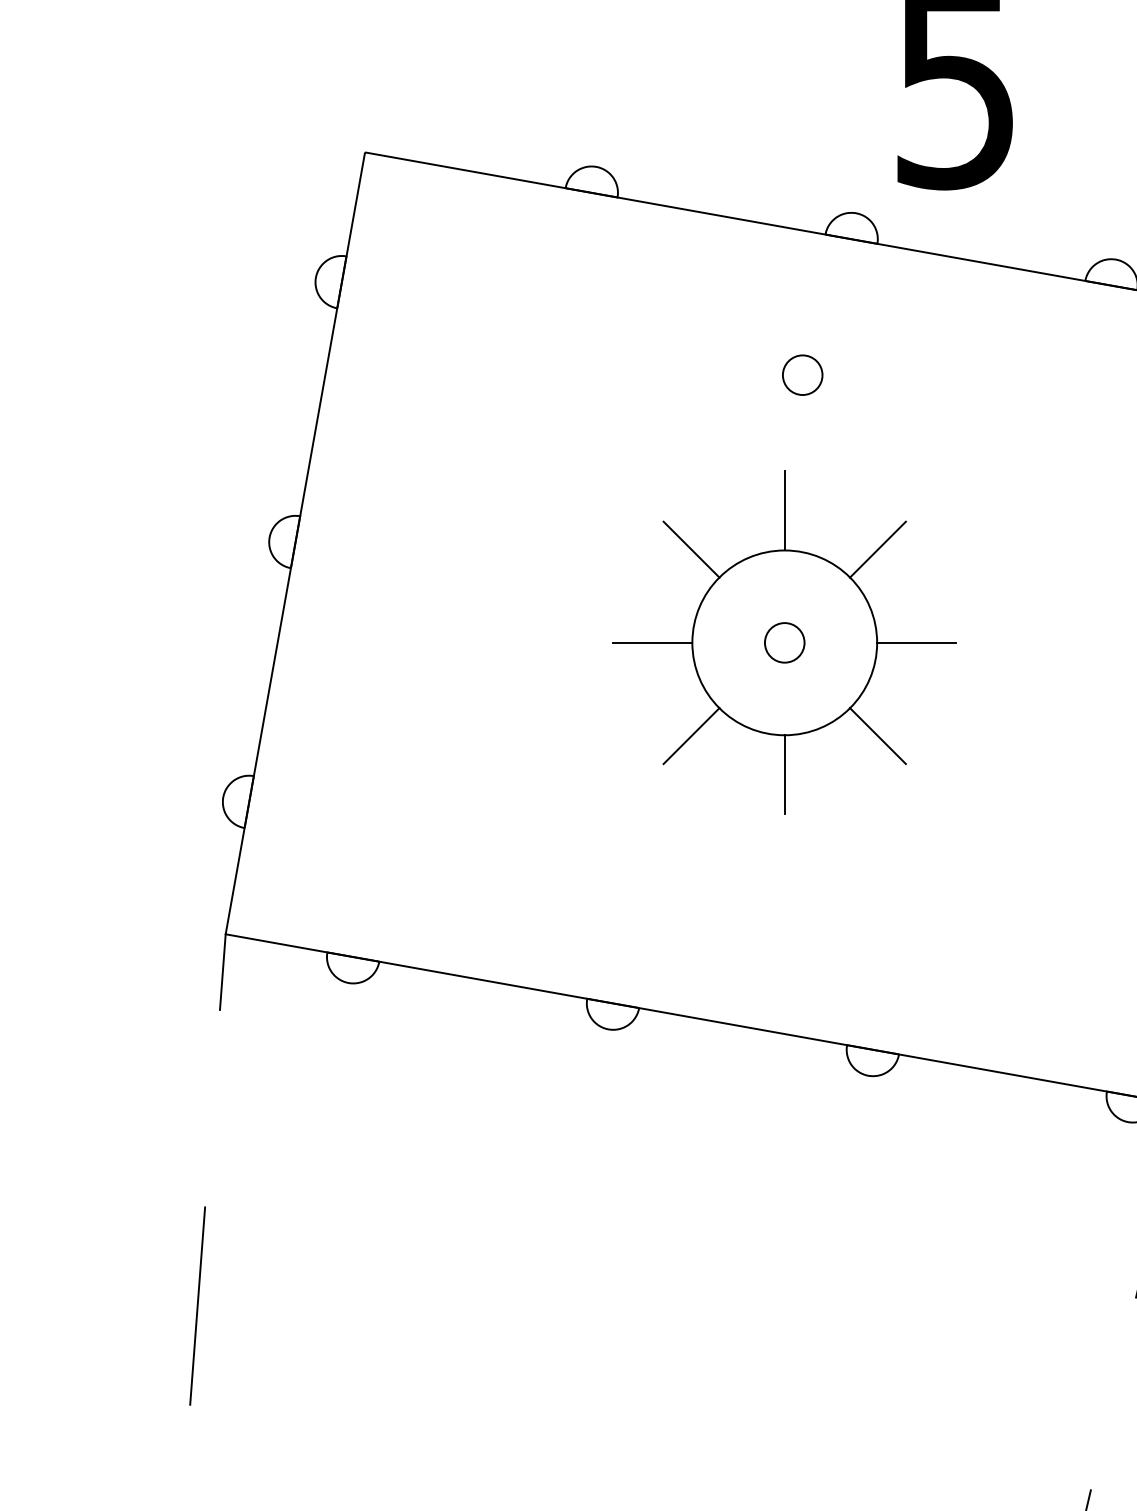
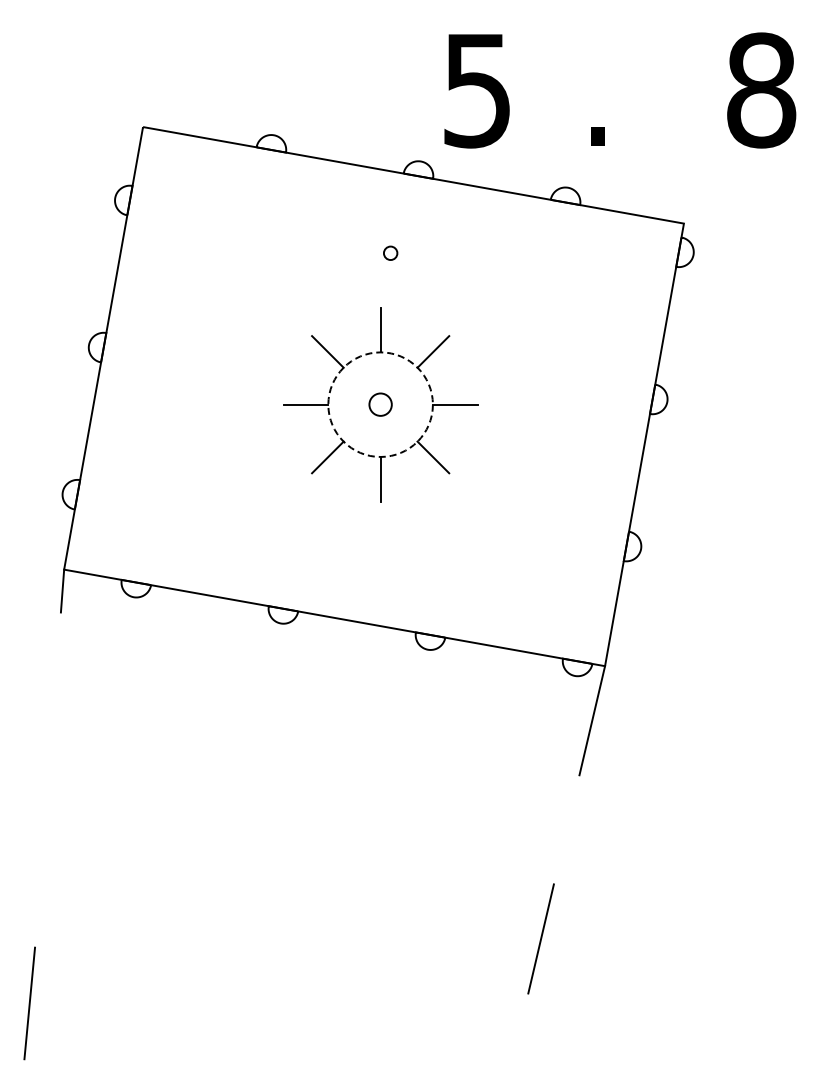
circle: (802, 375) -> (390, 253), size x0.6
circle: (784, 642) -> (380, 404), solid -> dashed
line: (198, 1305) -> (48, 779), removed

